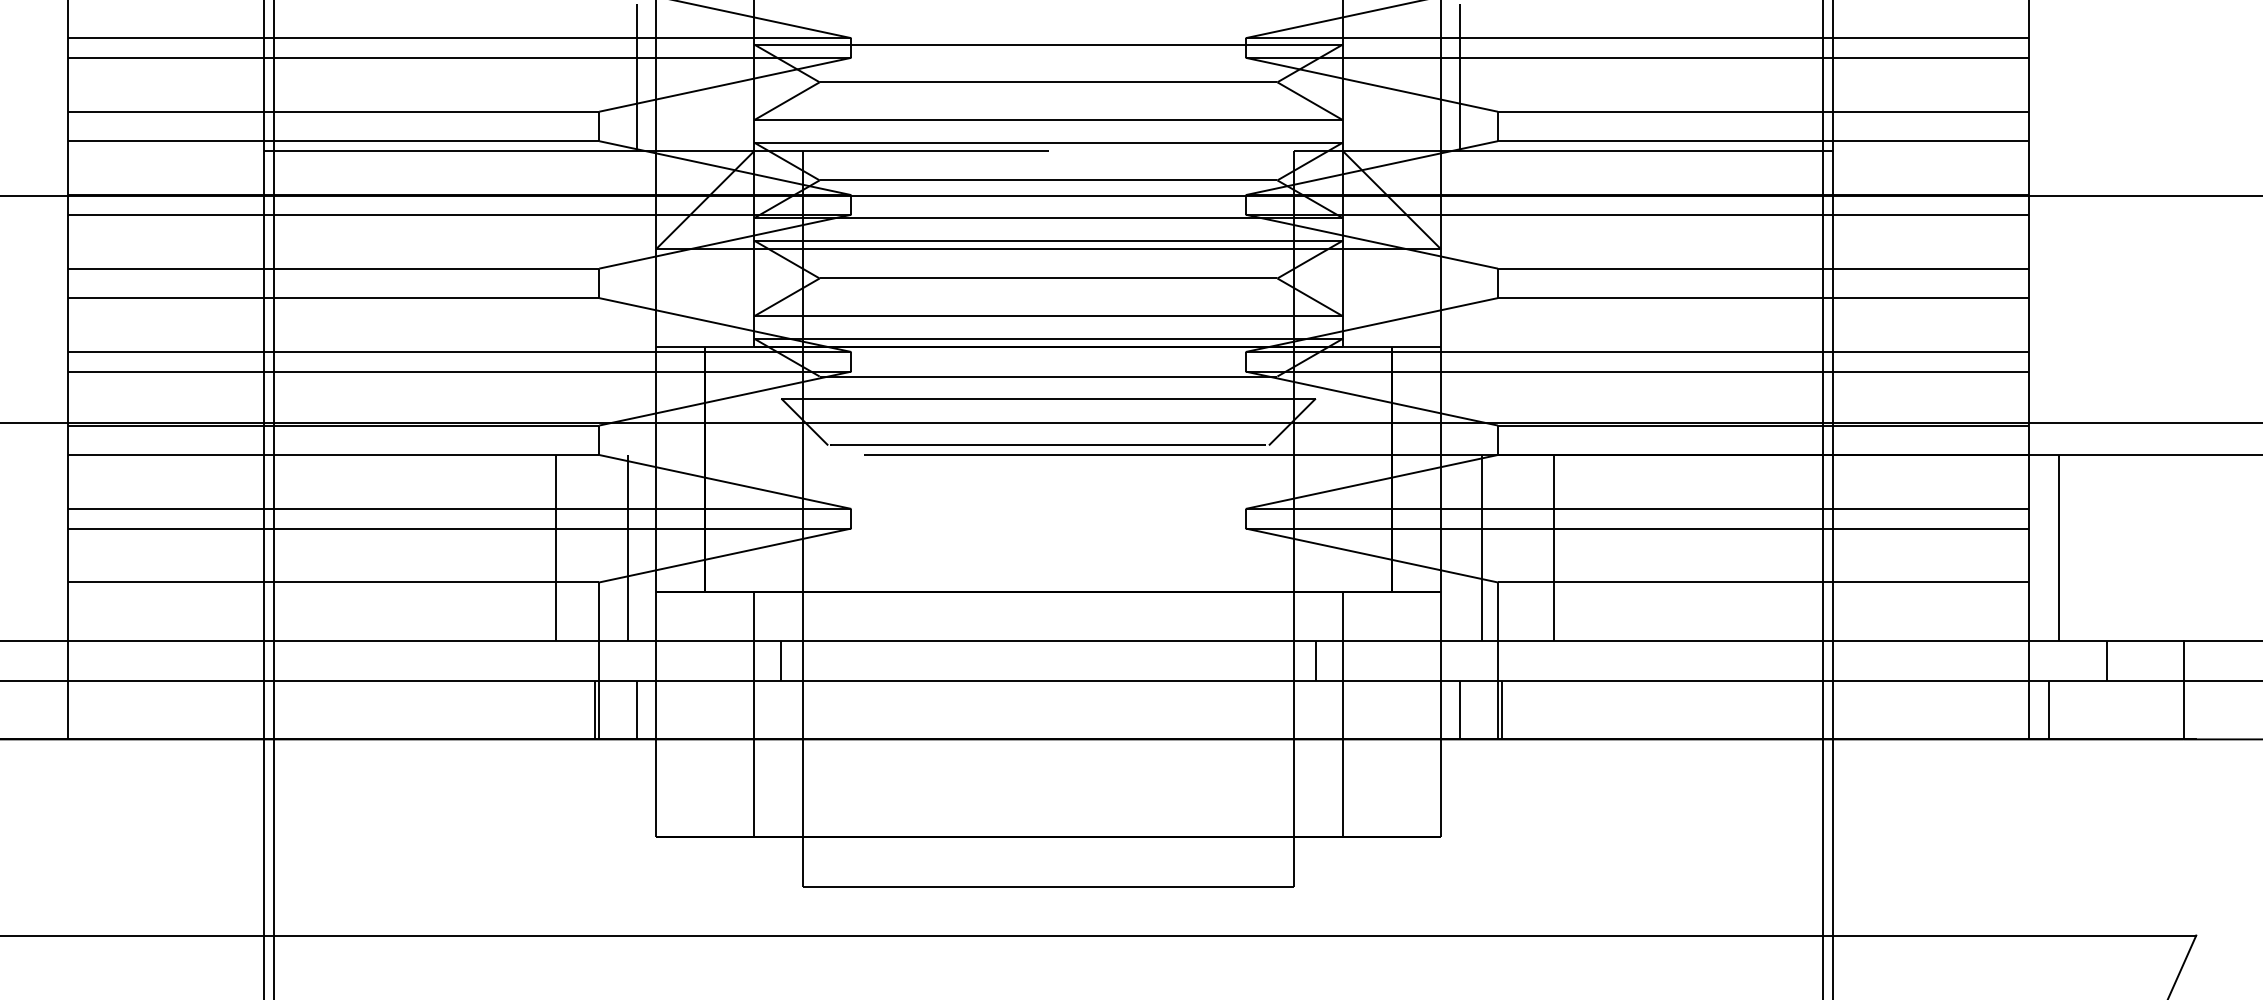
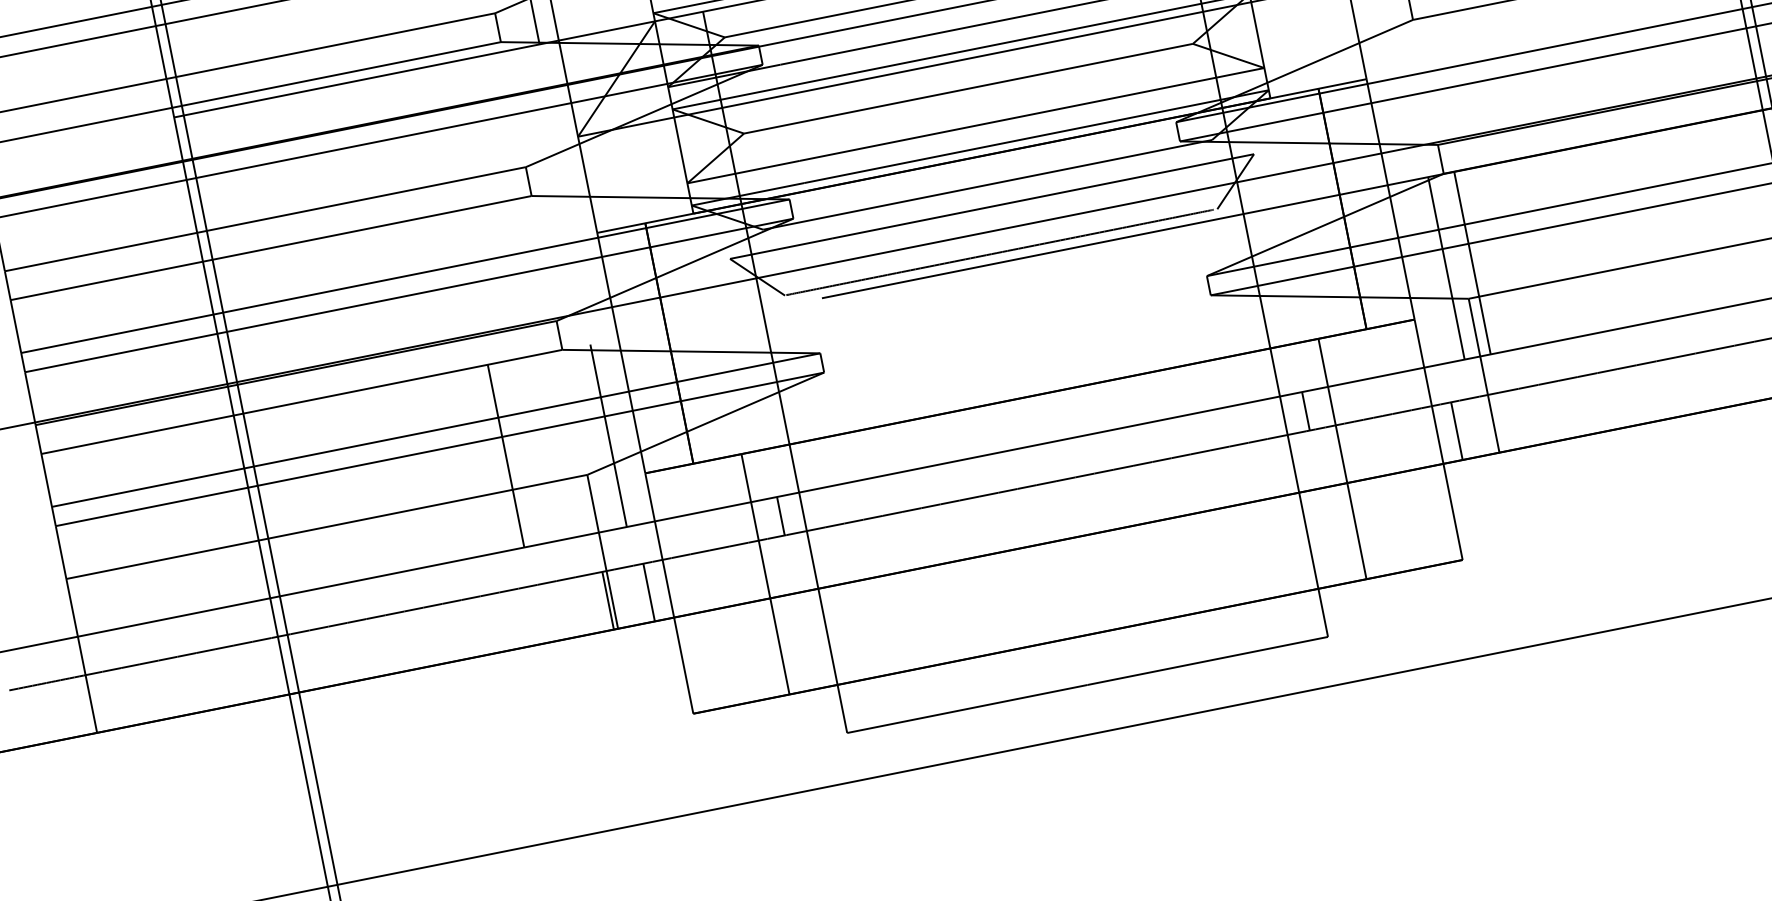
line: (556, 548) -> (506, 456), moved
line: (1553, 548) -> (1472, 263), moved
line: (1502, 709) -> (1498, 422), removed

